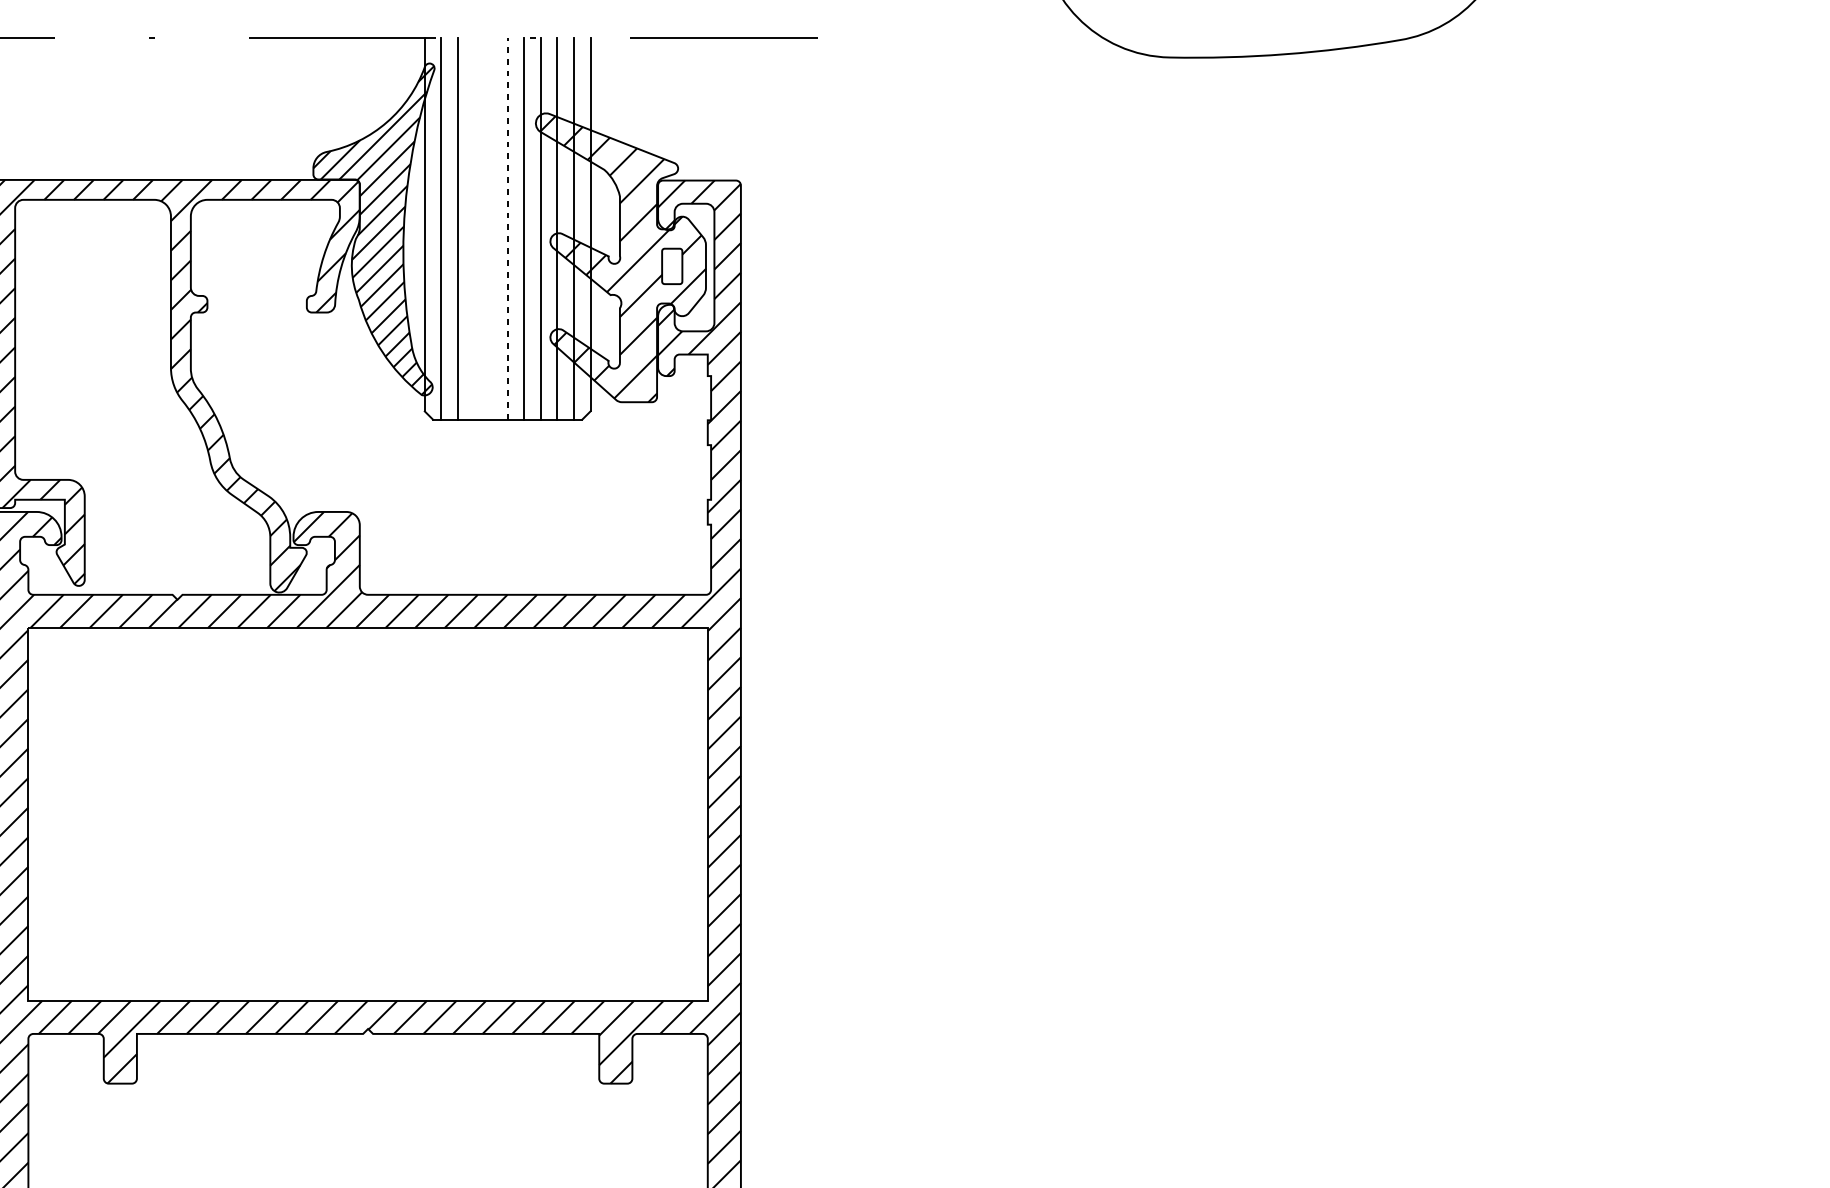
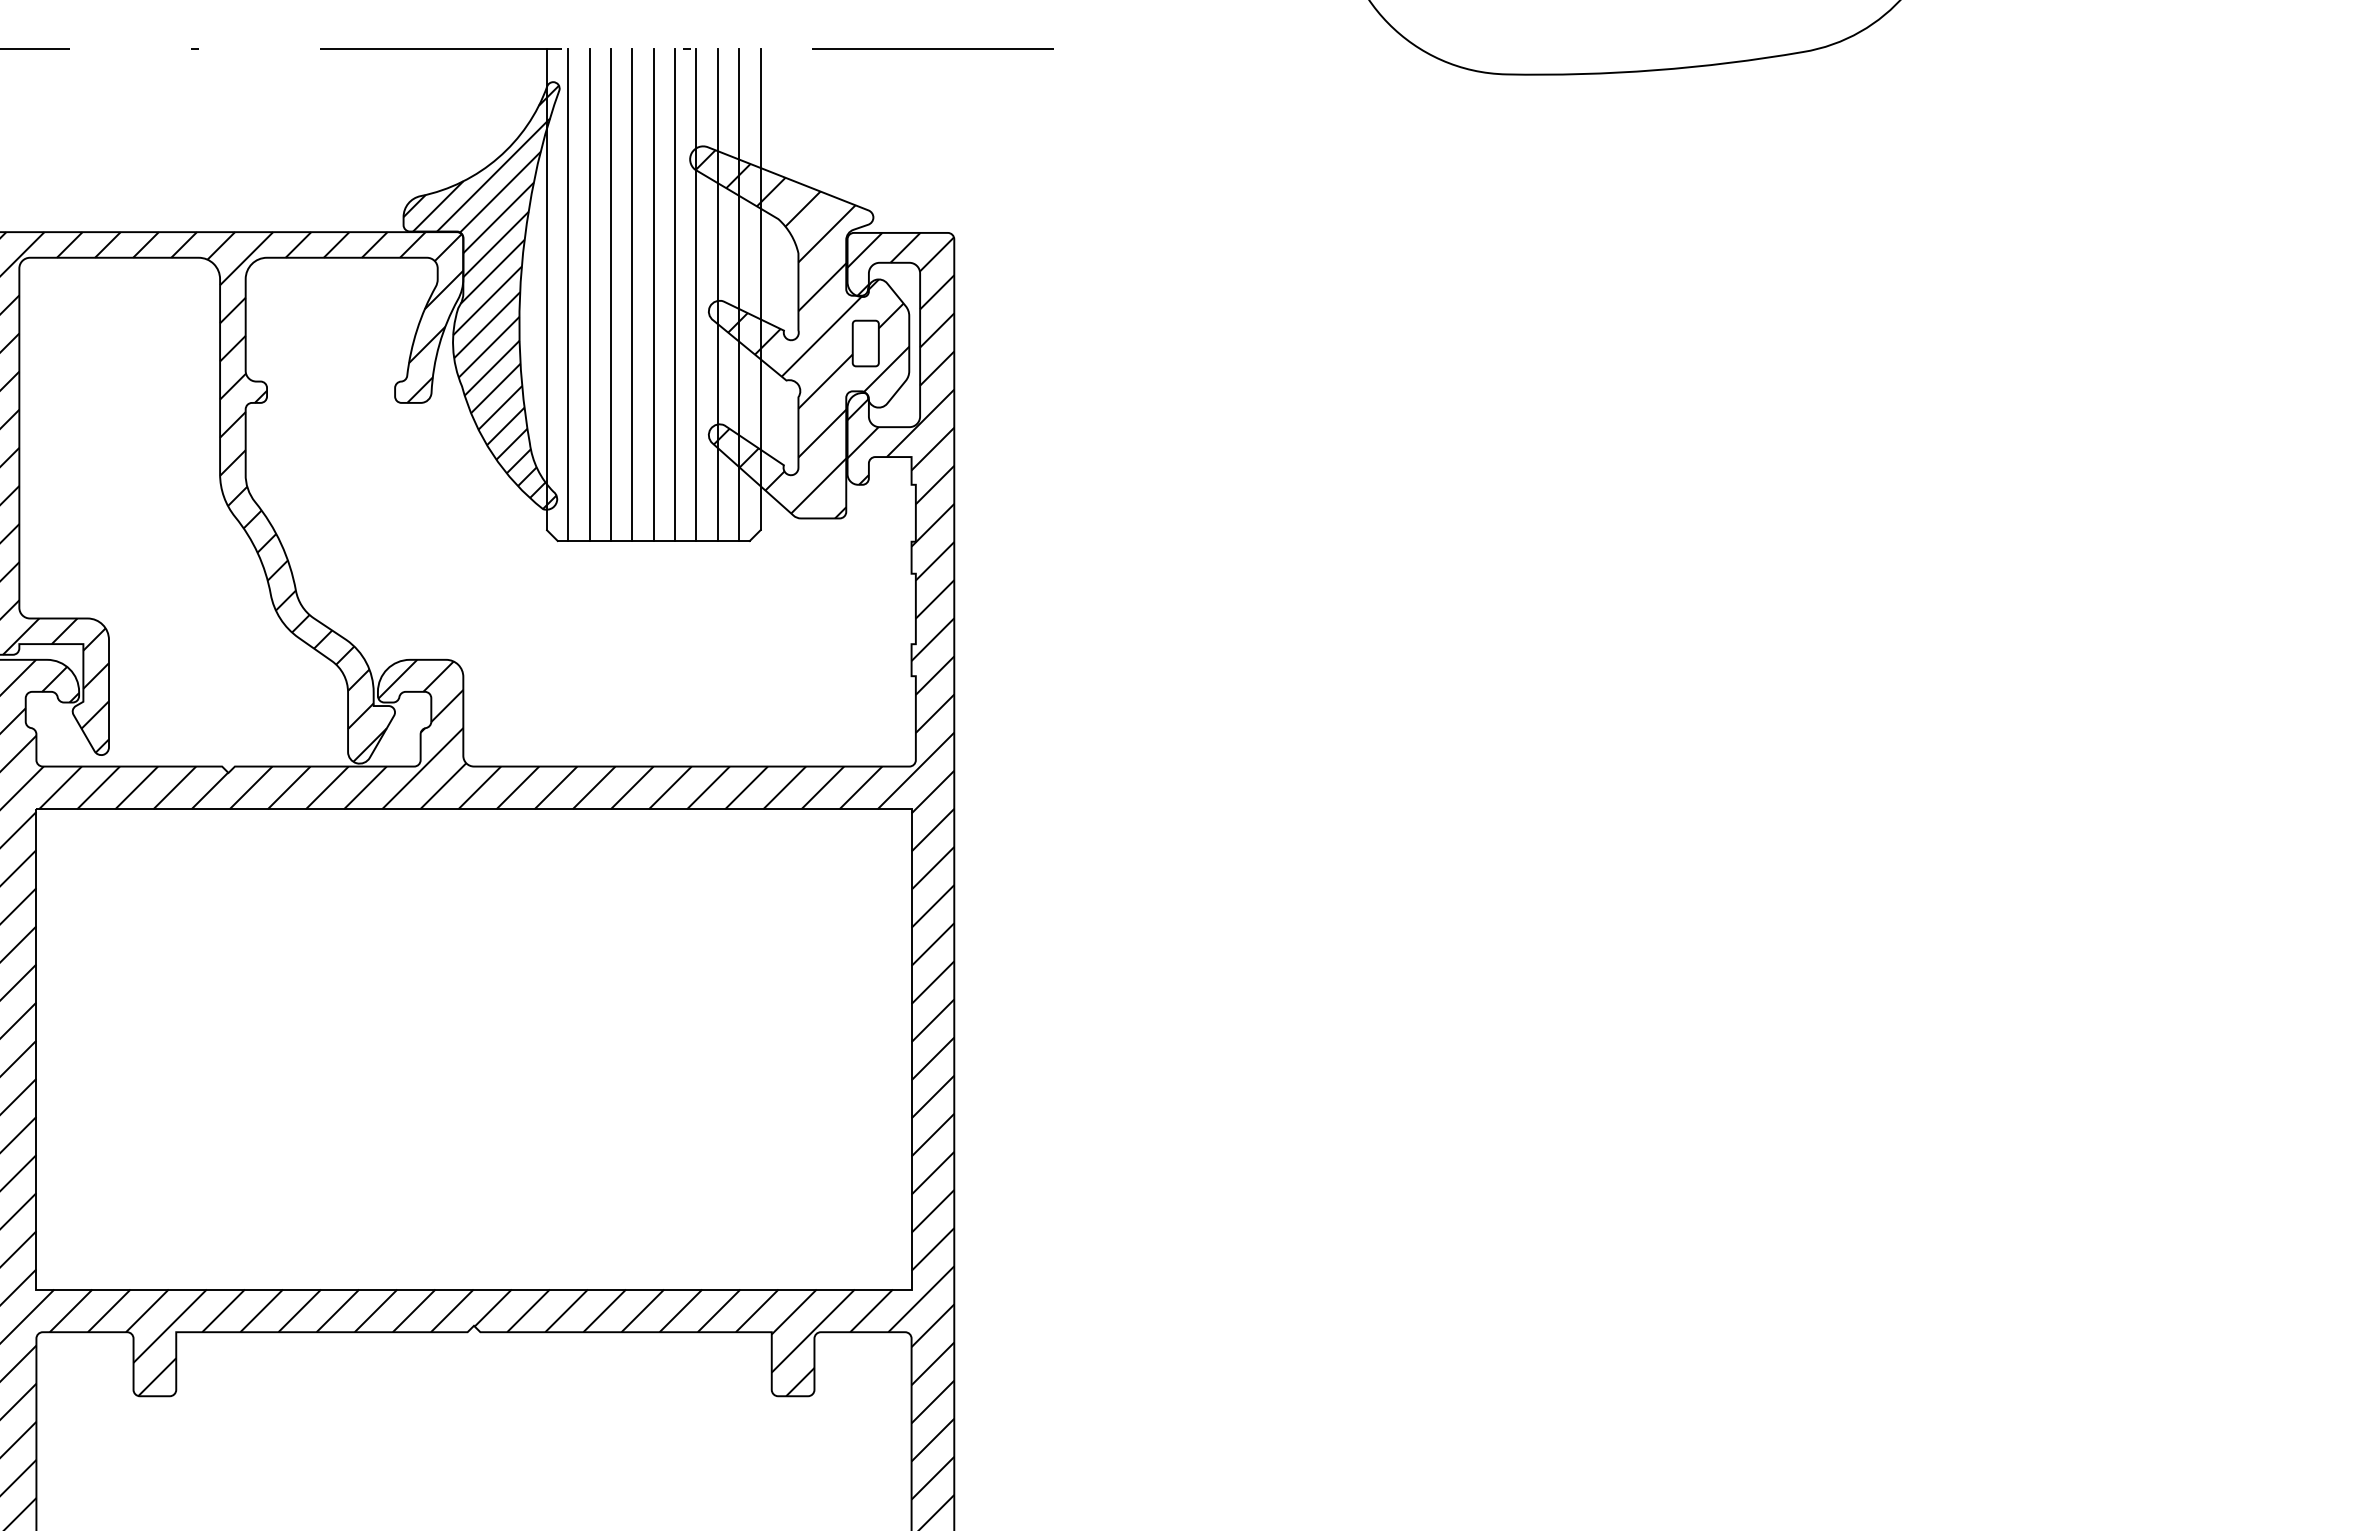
line: (474, 228) -> (611, 294), added
line: (491, 228) -> (632, 294), added
line: (507, 228) -> (653, 294), dashed -> solid

